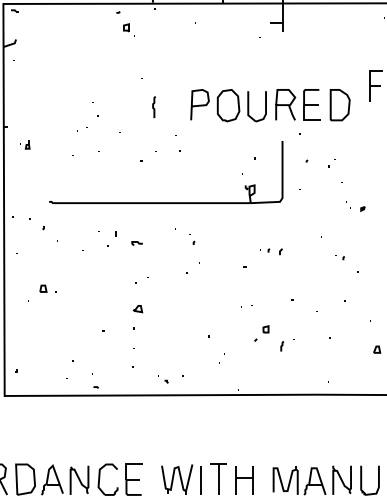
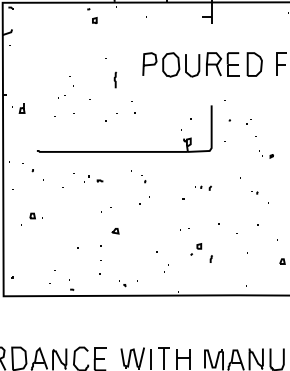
part: (270, 105) -> (202, 64), moved
part: (24, 145) -> (18, 108), size x1.67
part: (124, 238) -> (93, 178), size x0.71
curve: (138, 308) -> (115, 230), moved

